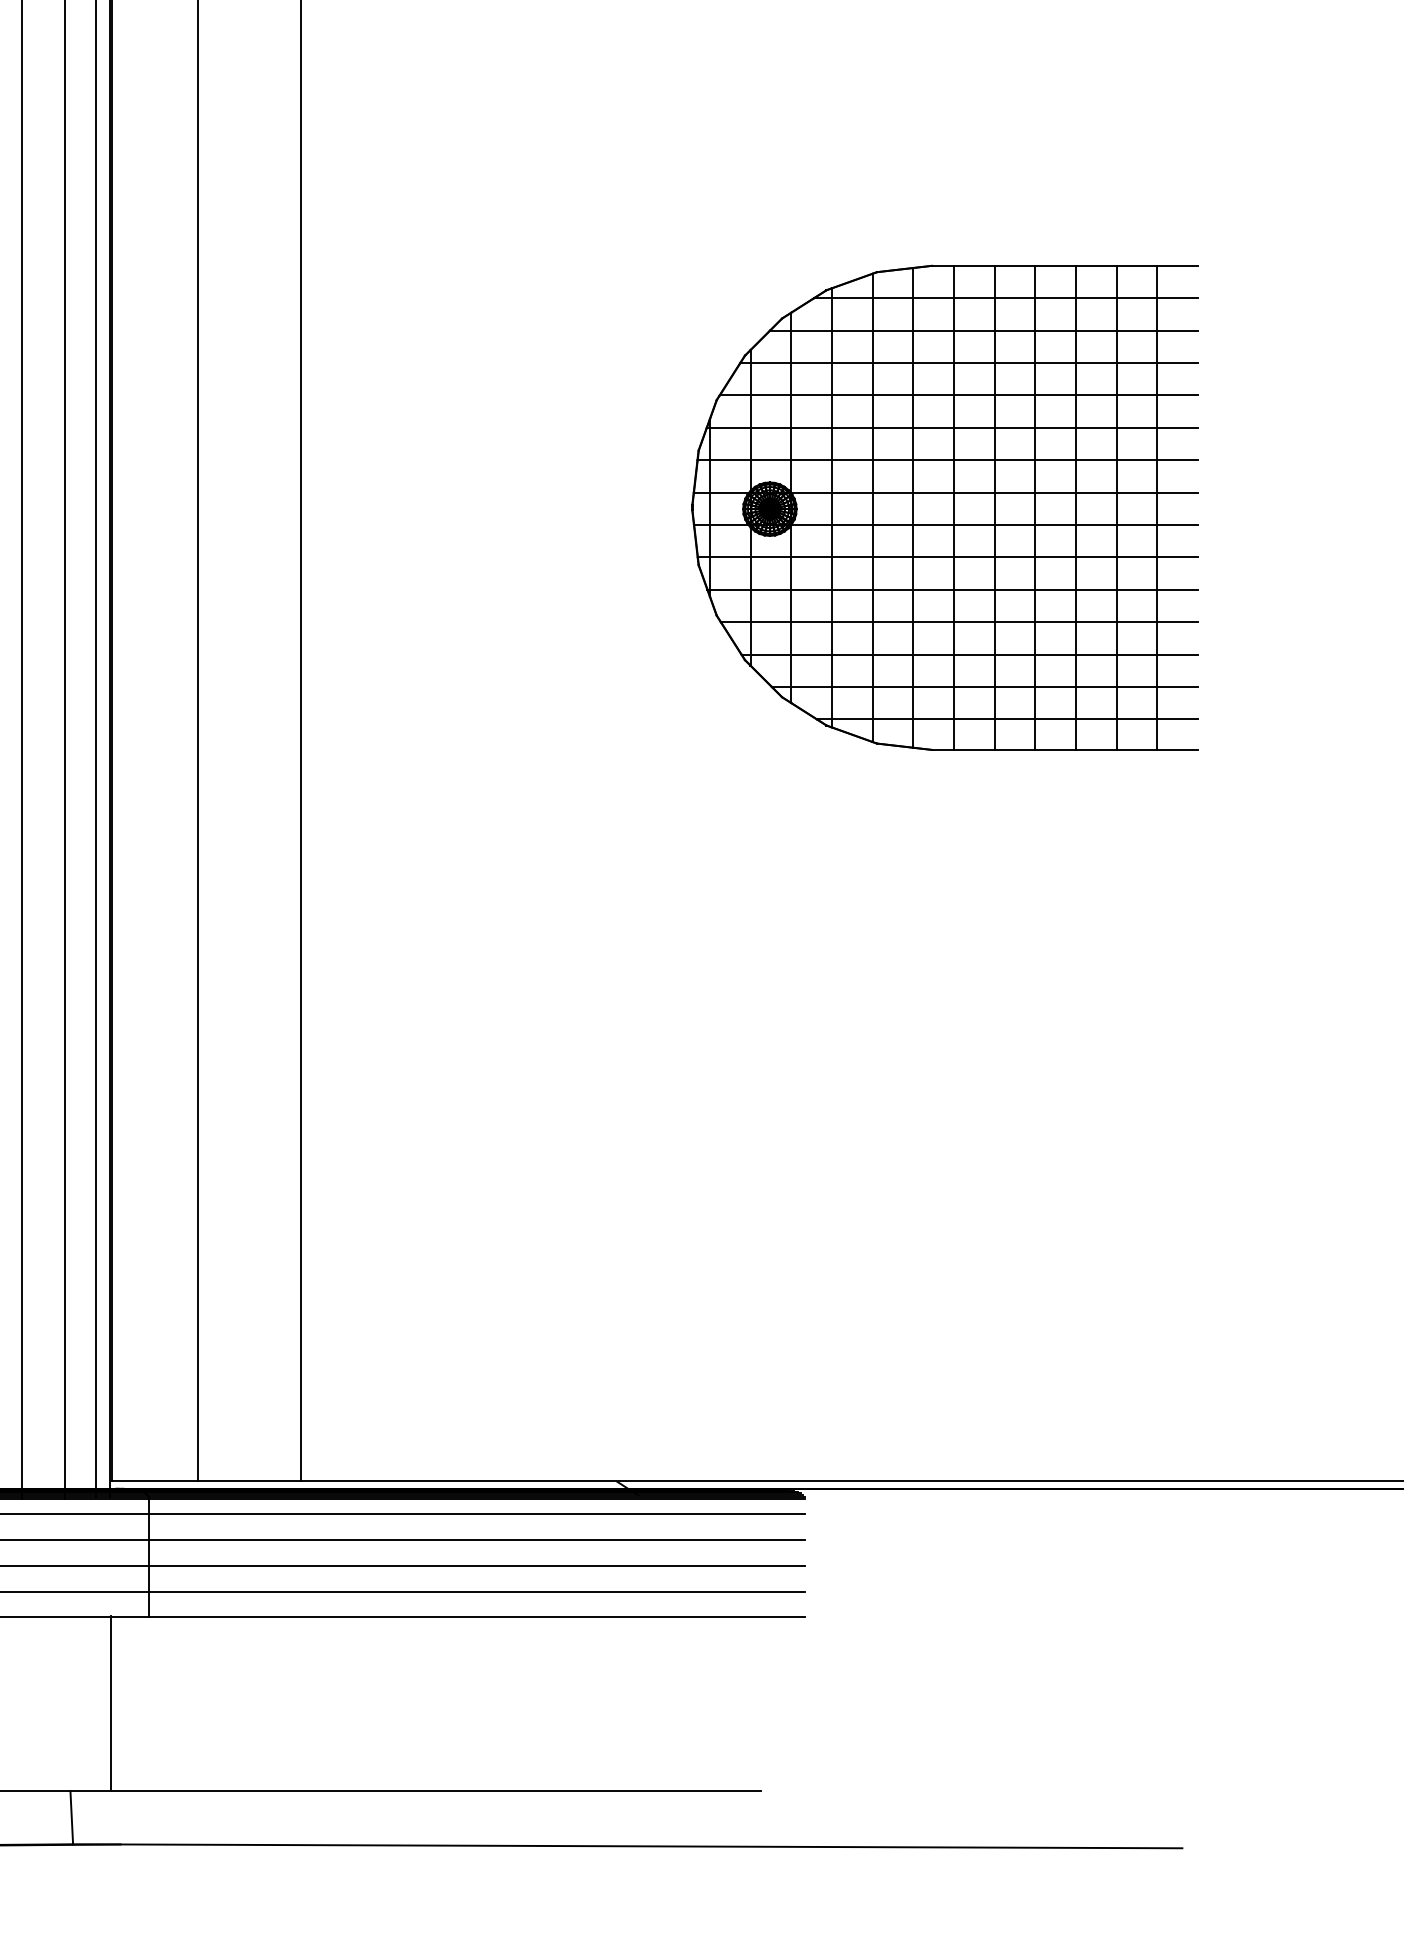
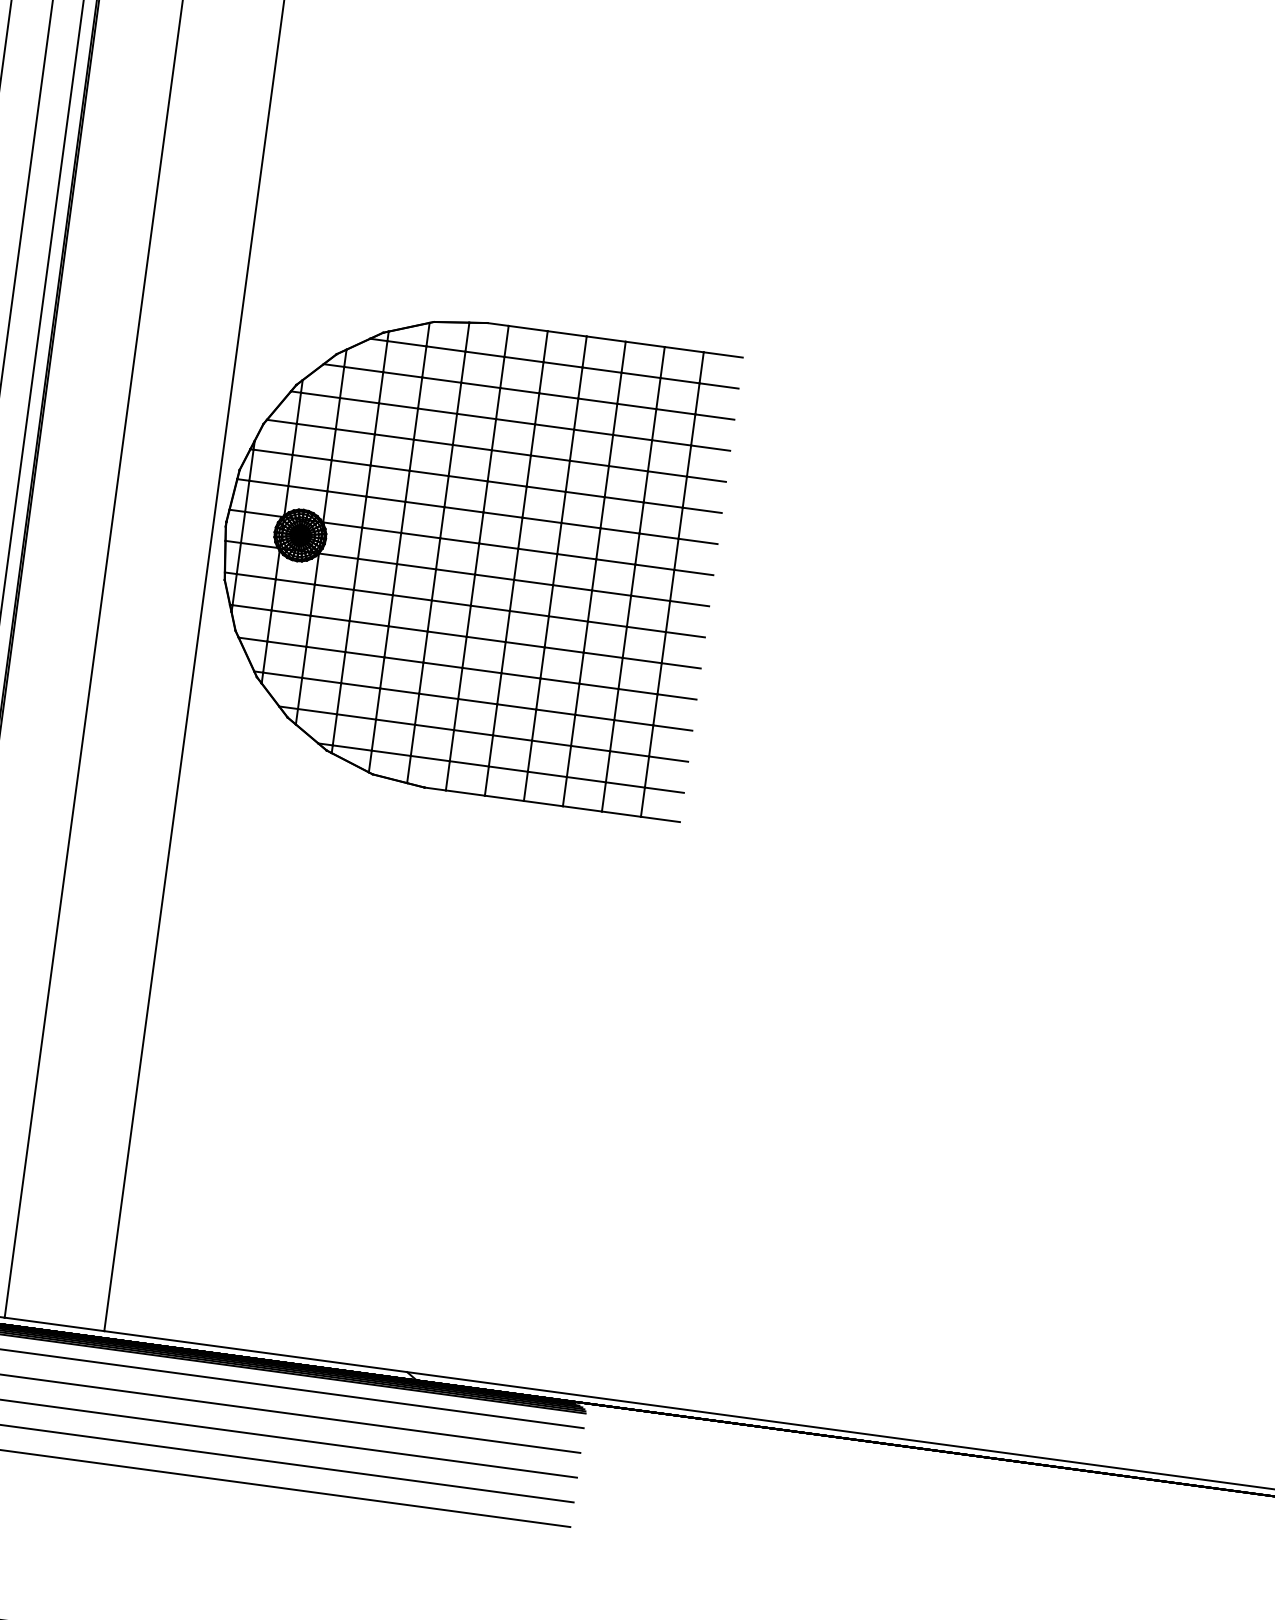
part: (944, 507) -> (468, 556), moved

